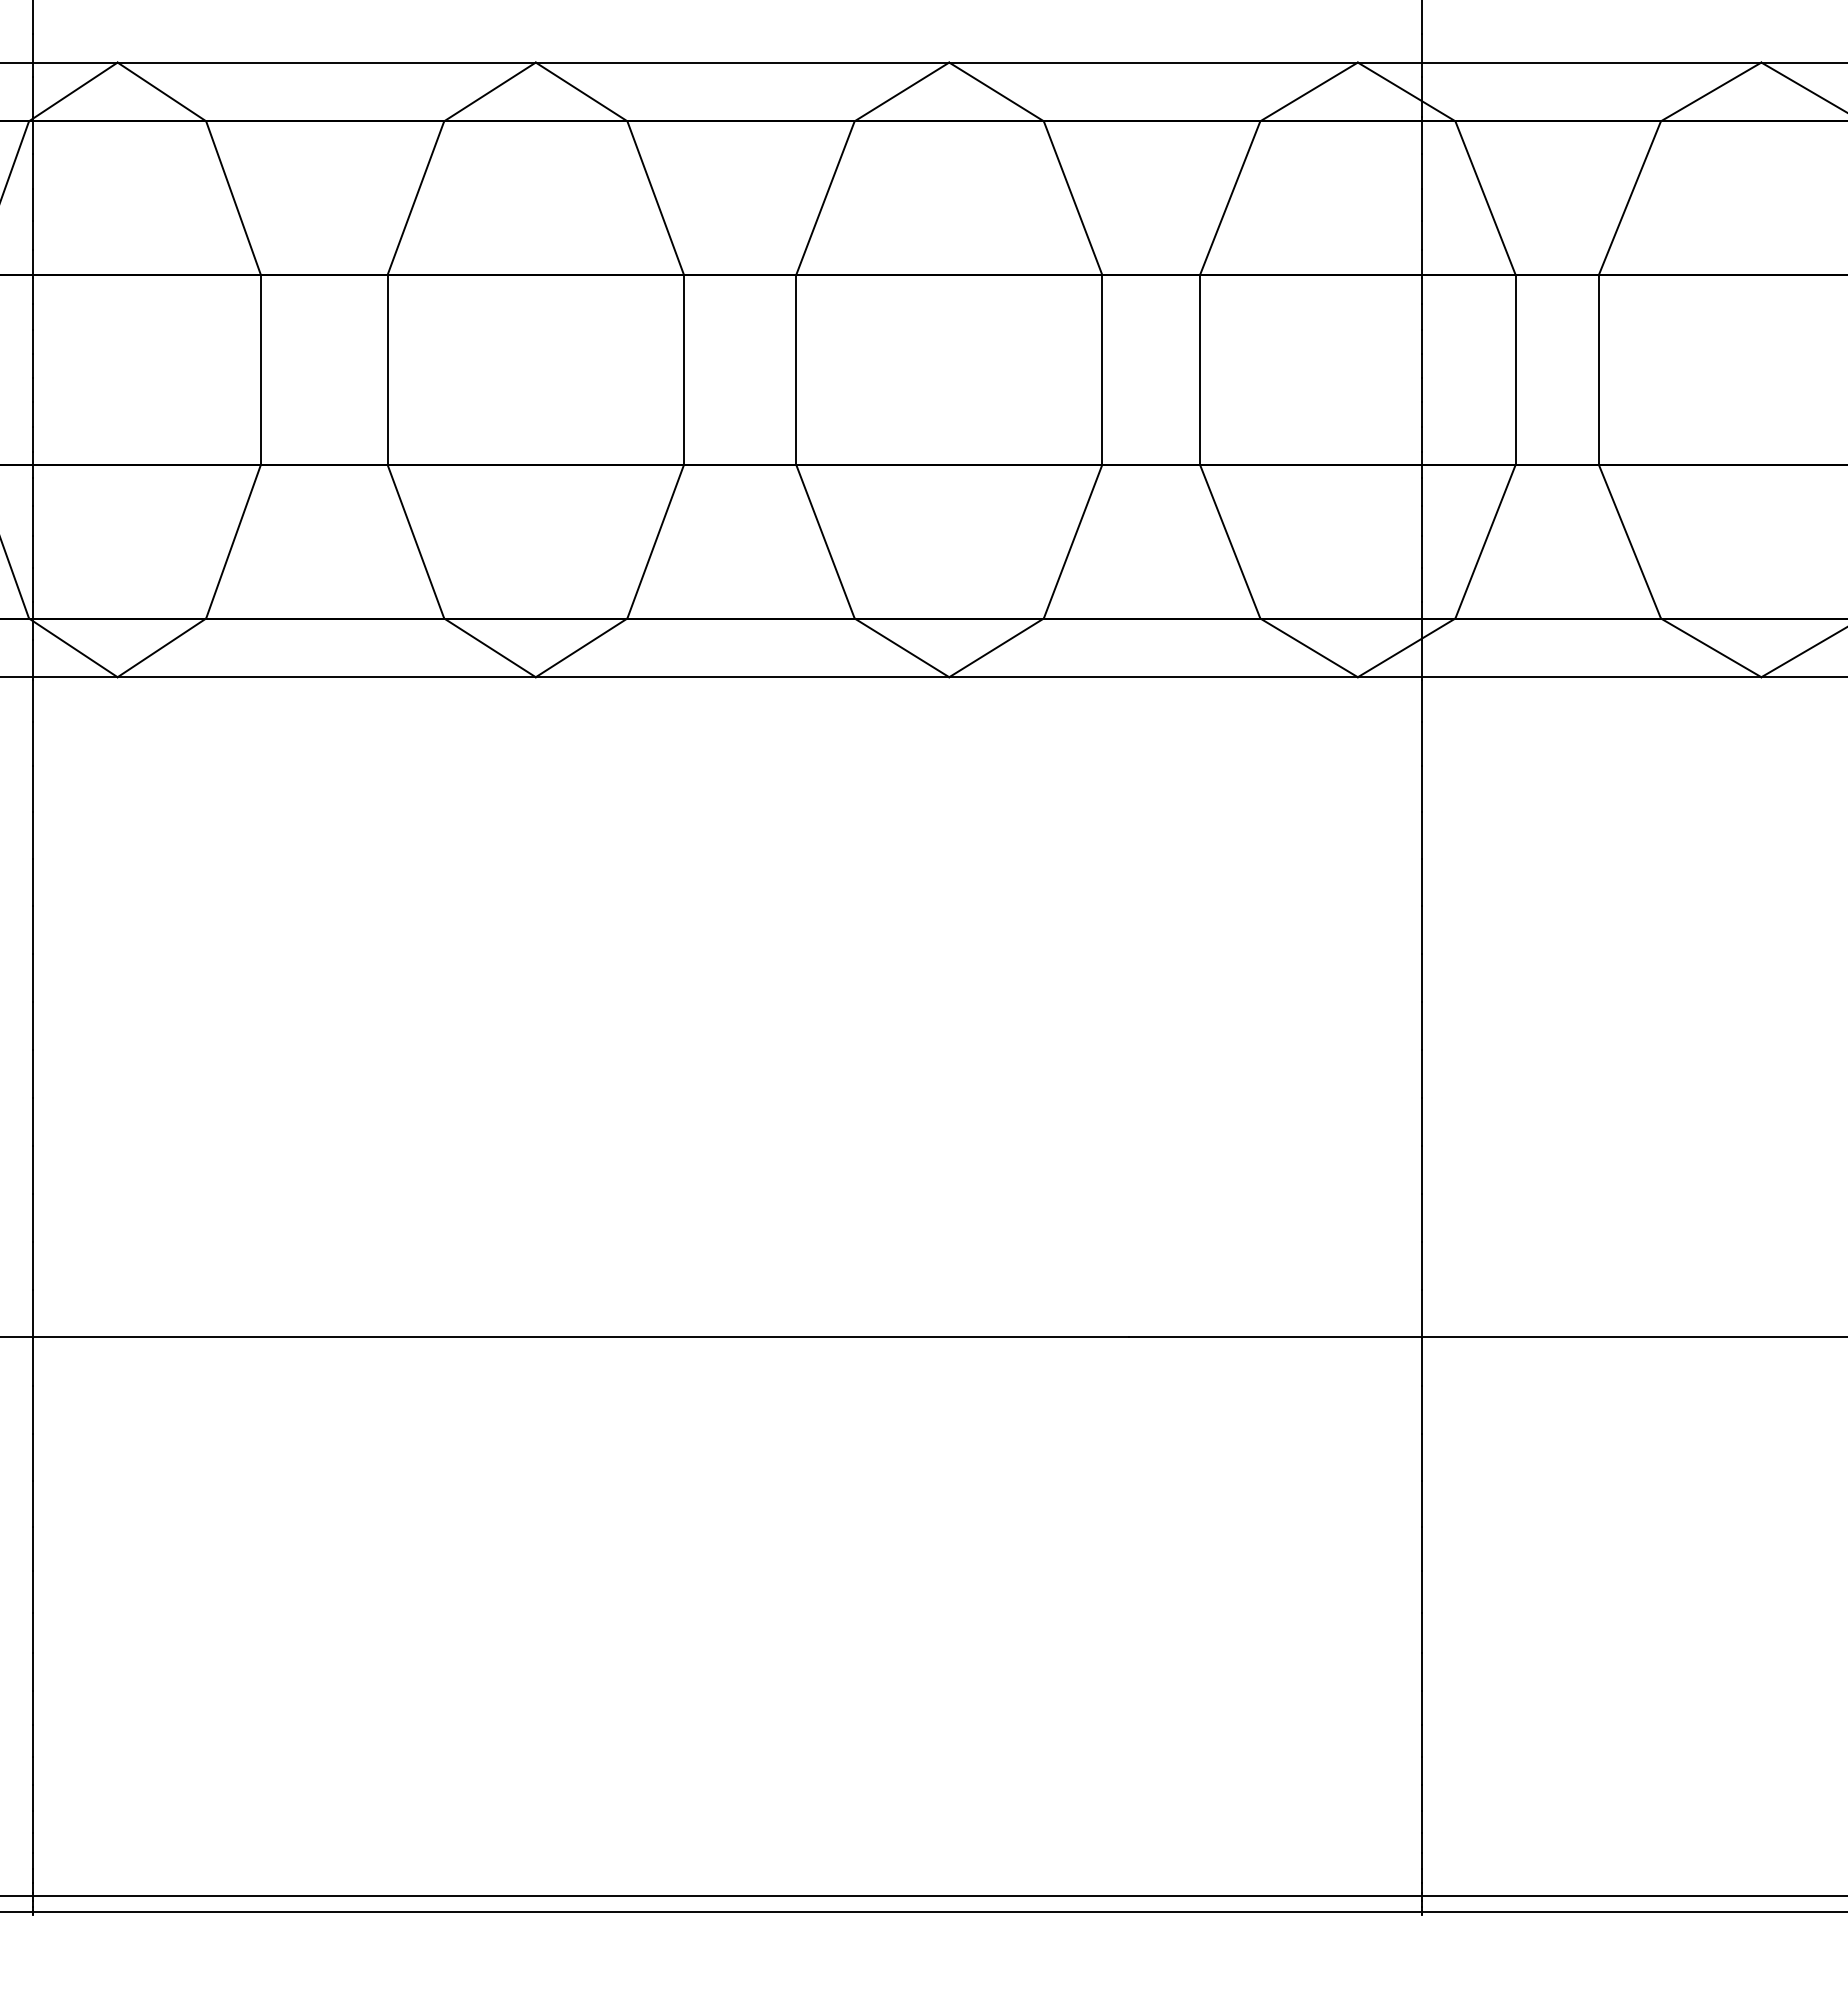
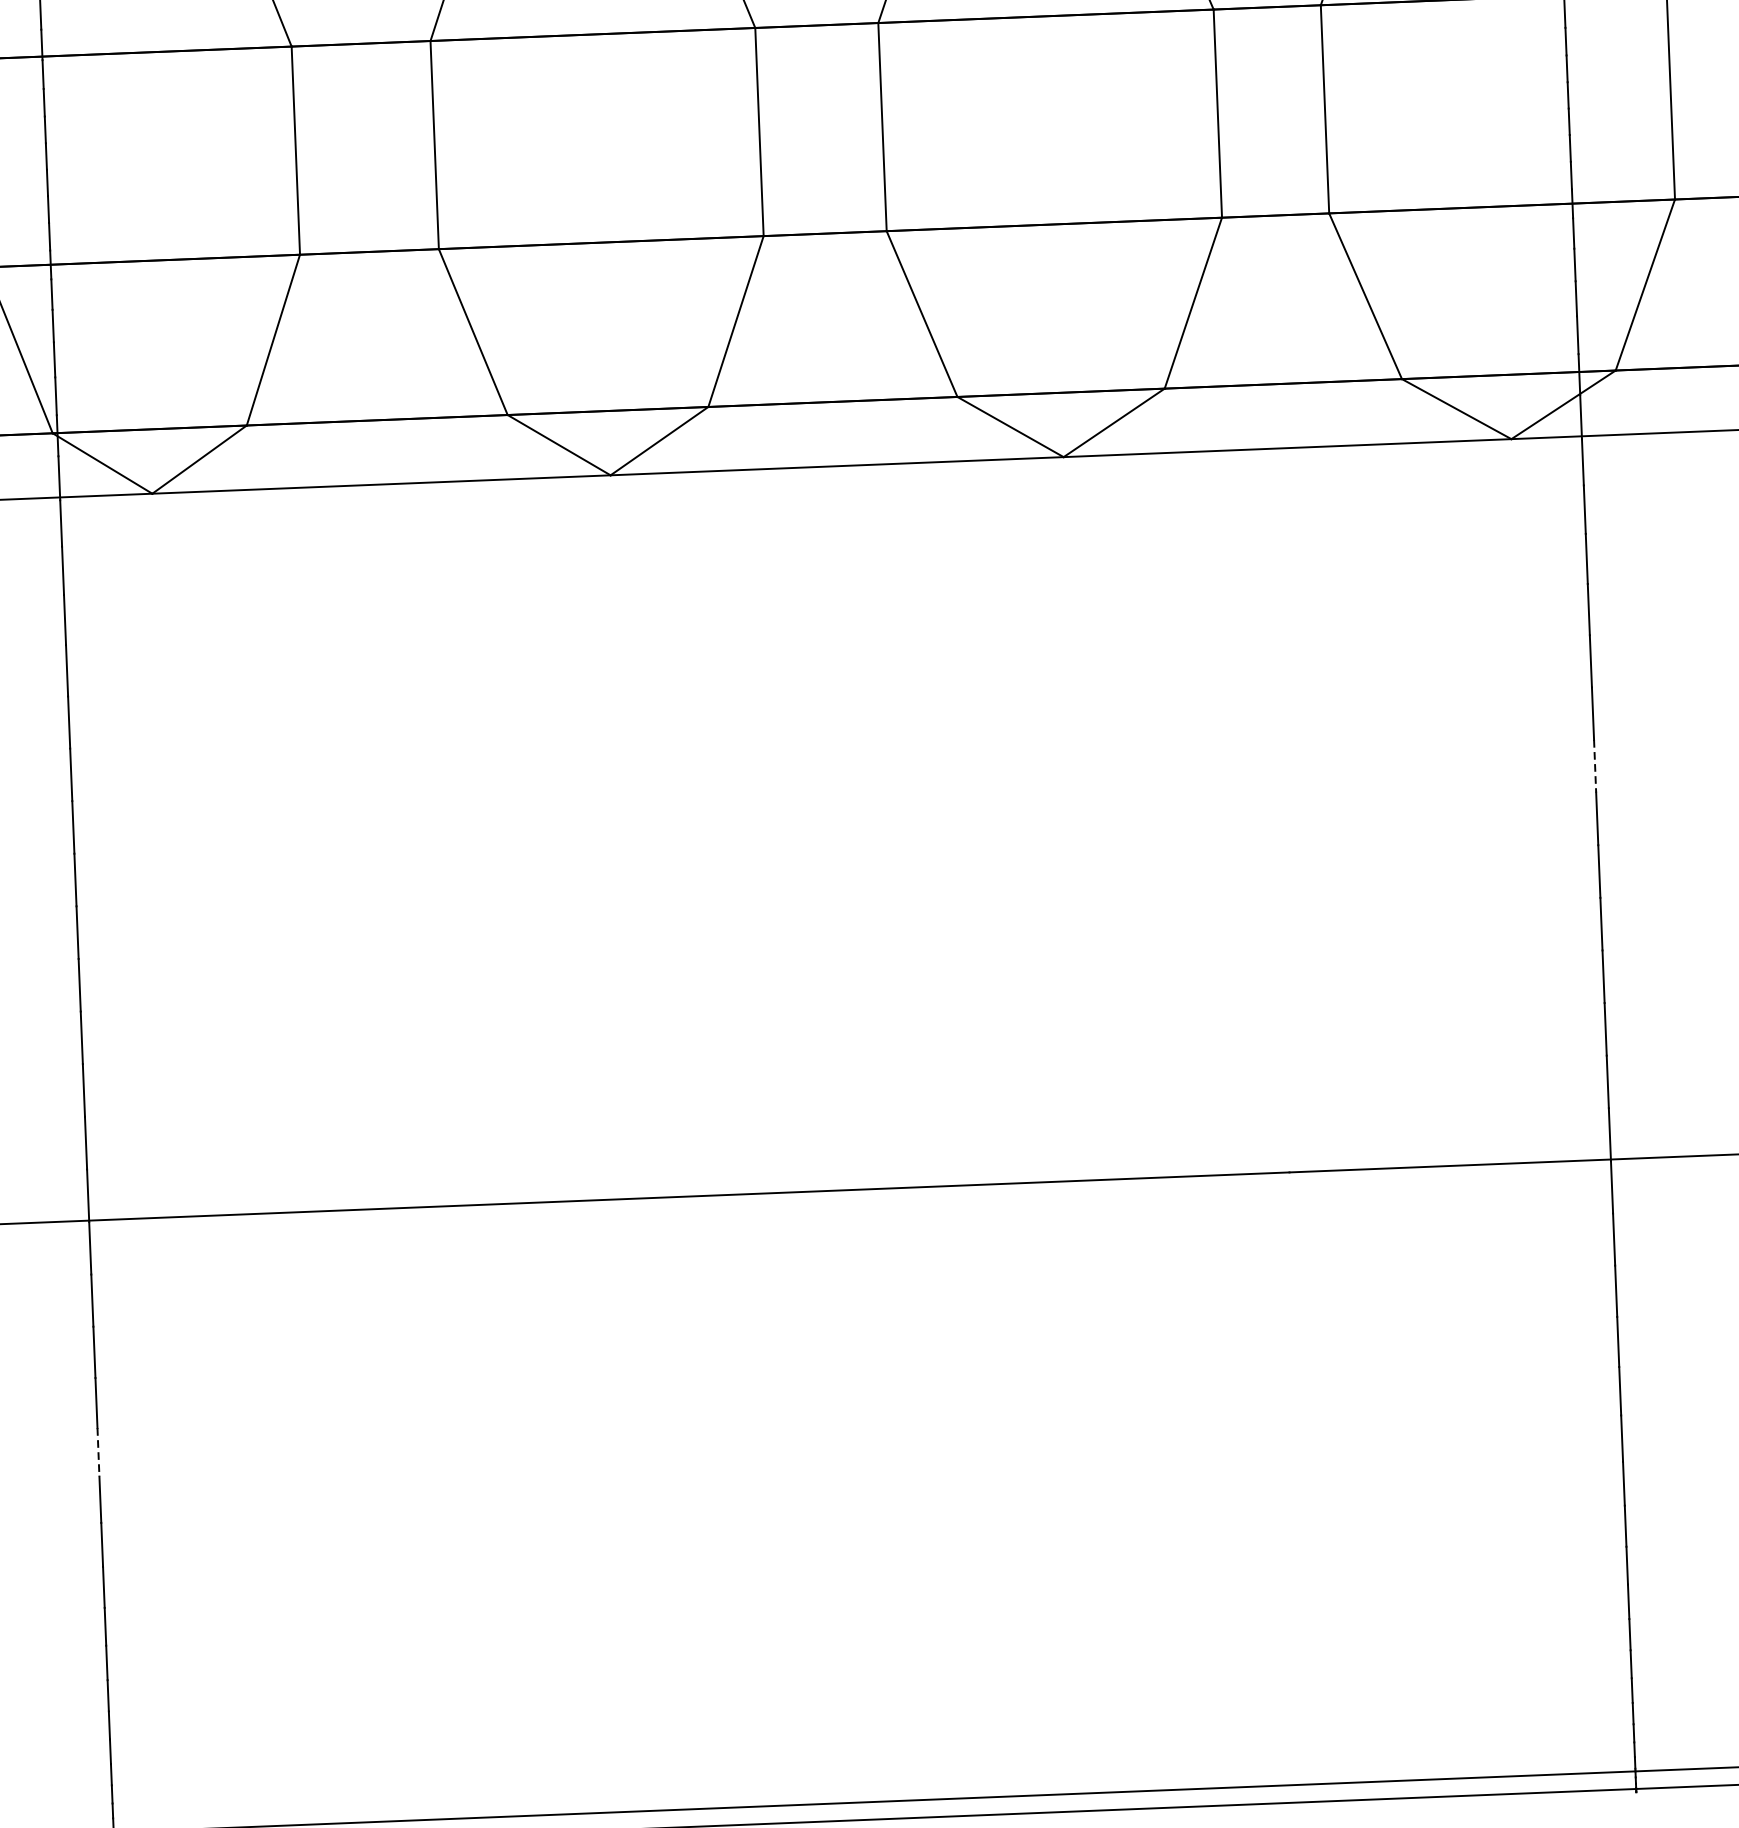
line: (1422, 978) -> (1595, 766), solid -> dashed
line: (33, 1549) -> (98, 1453), solid -> dashed

